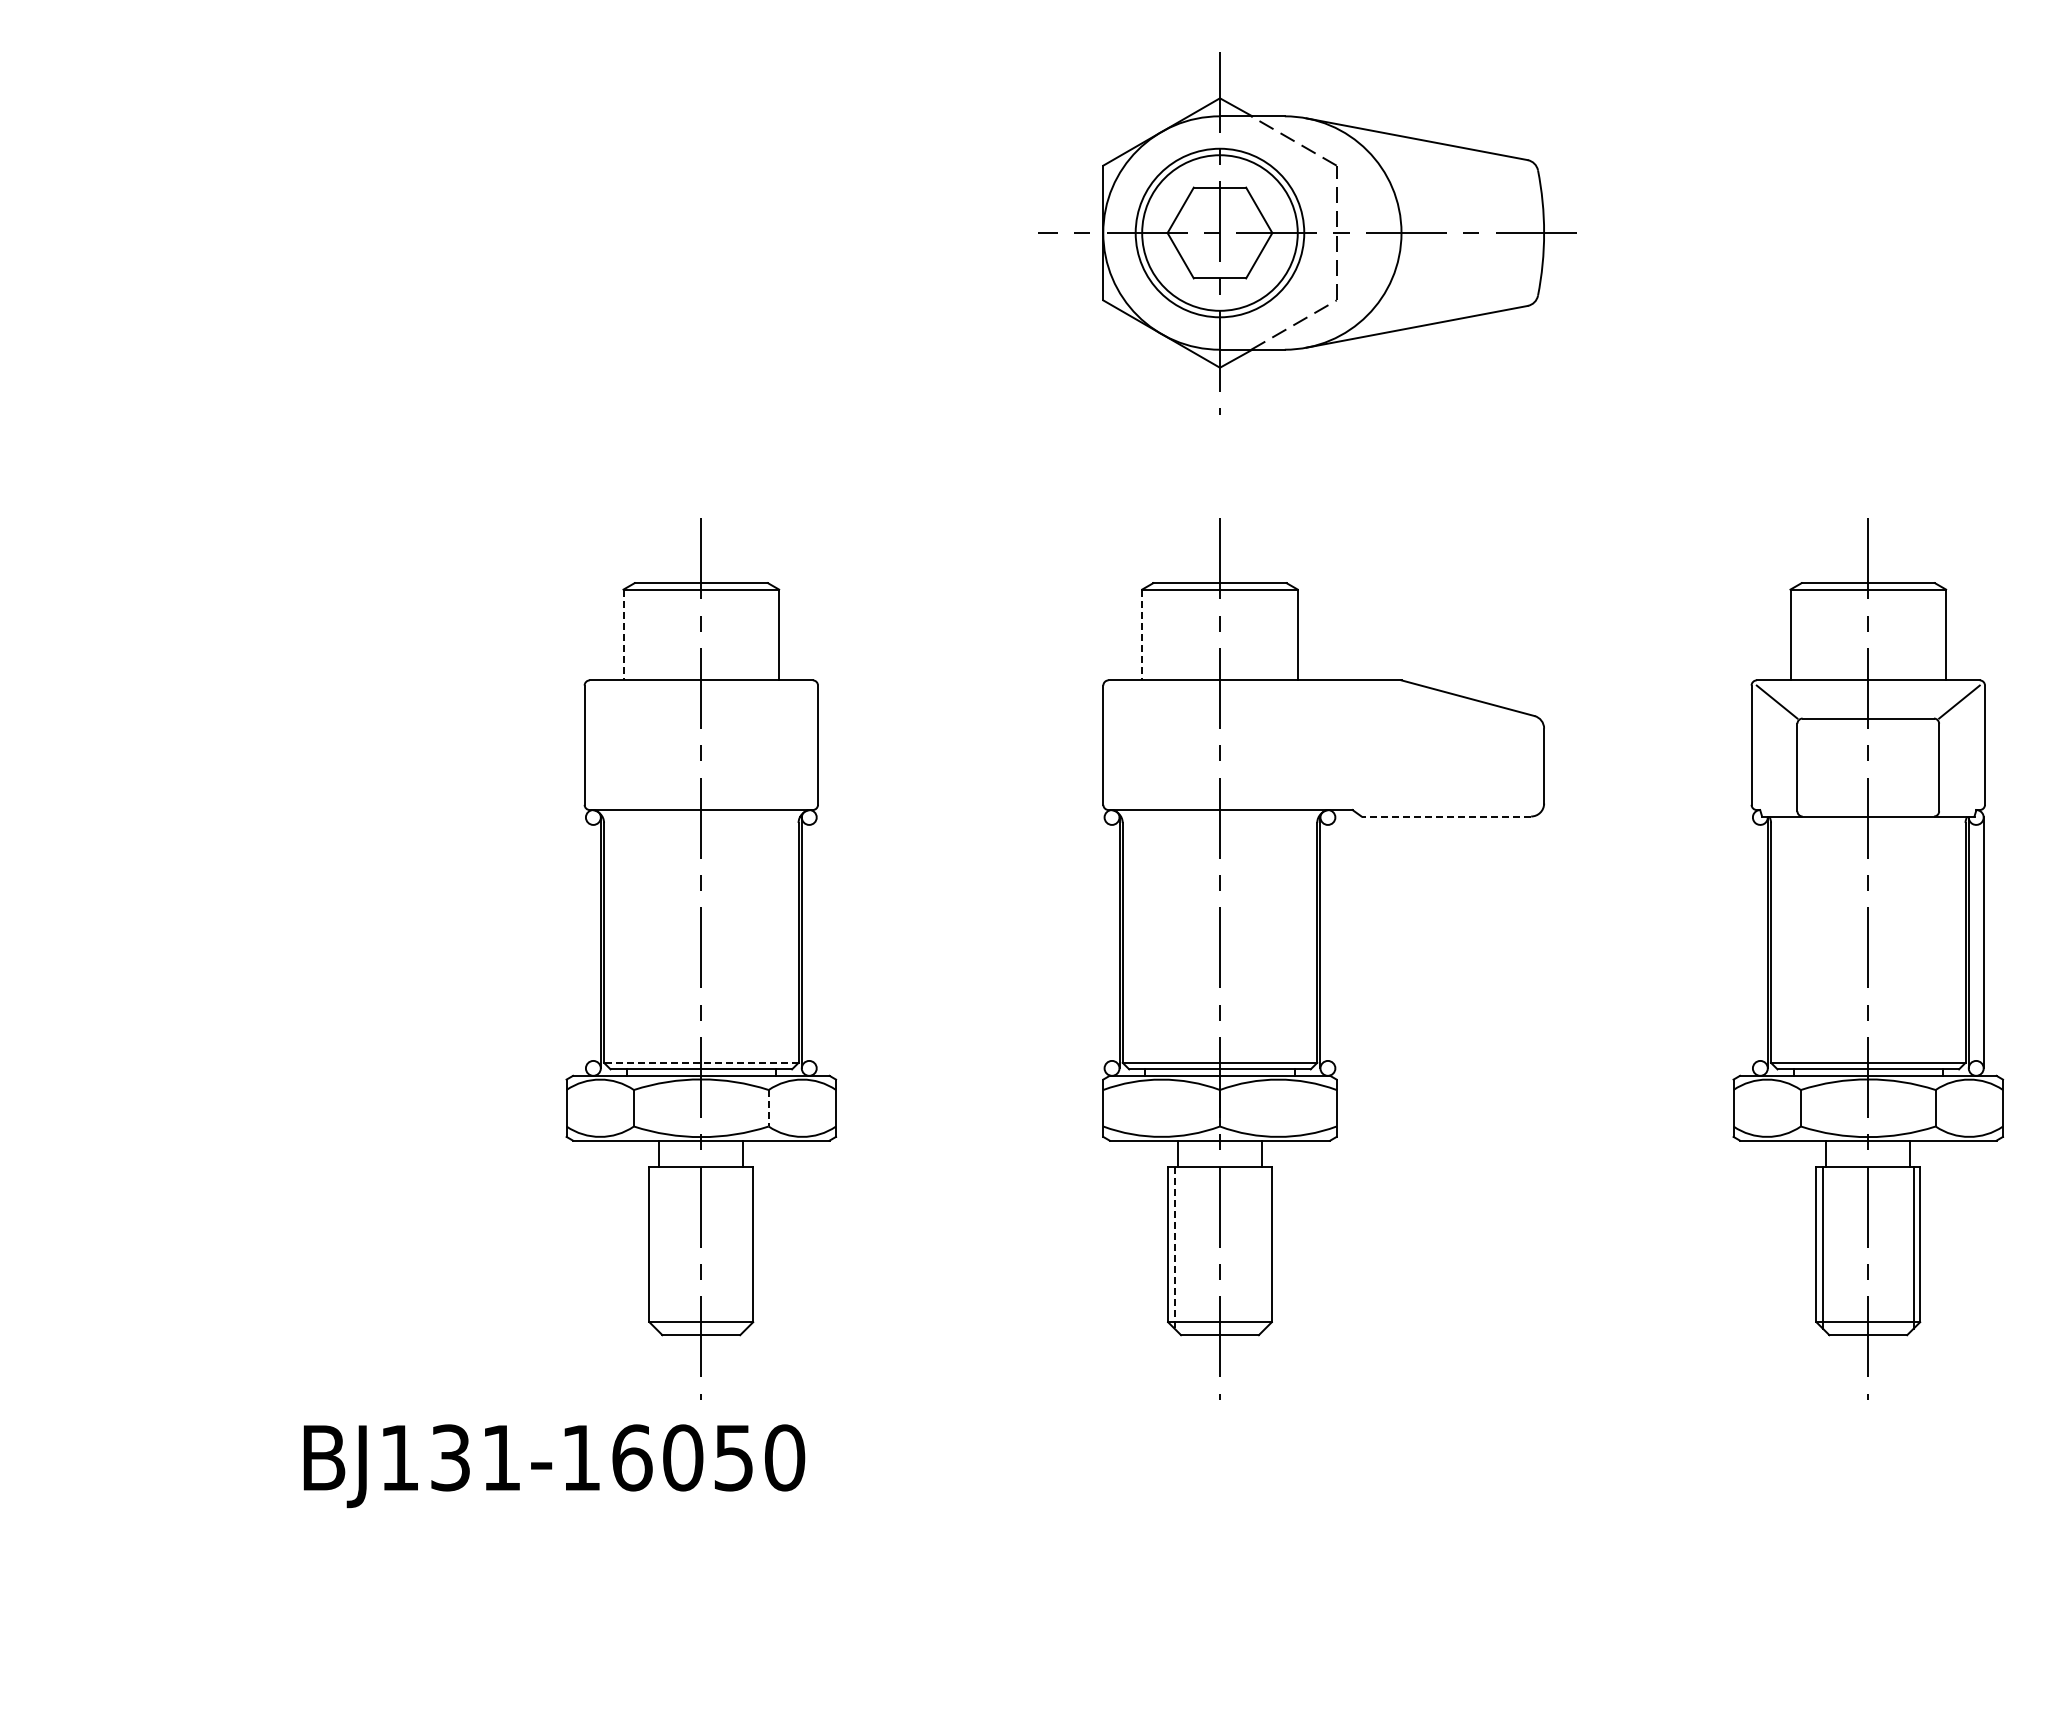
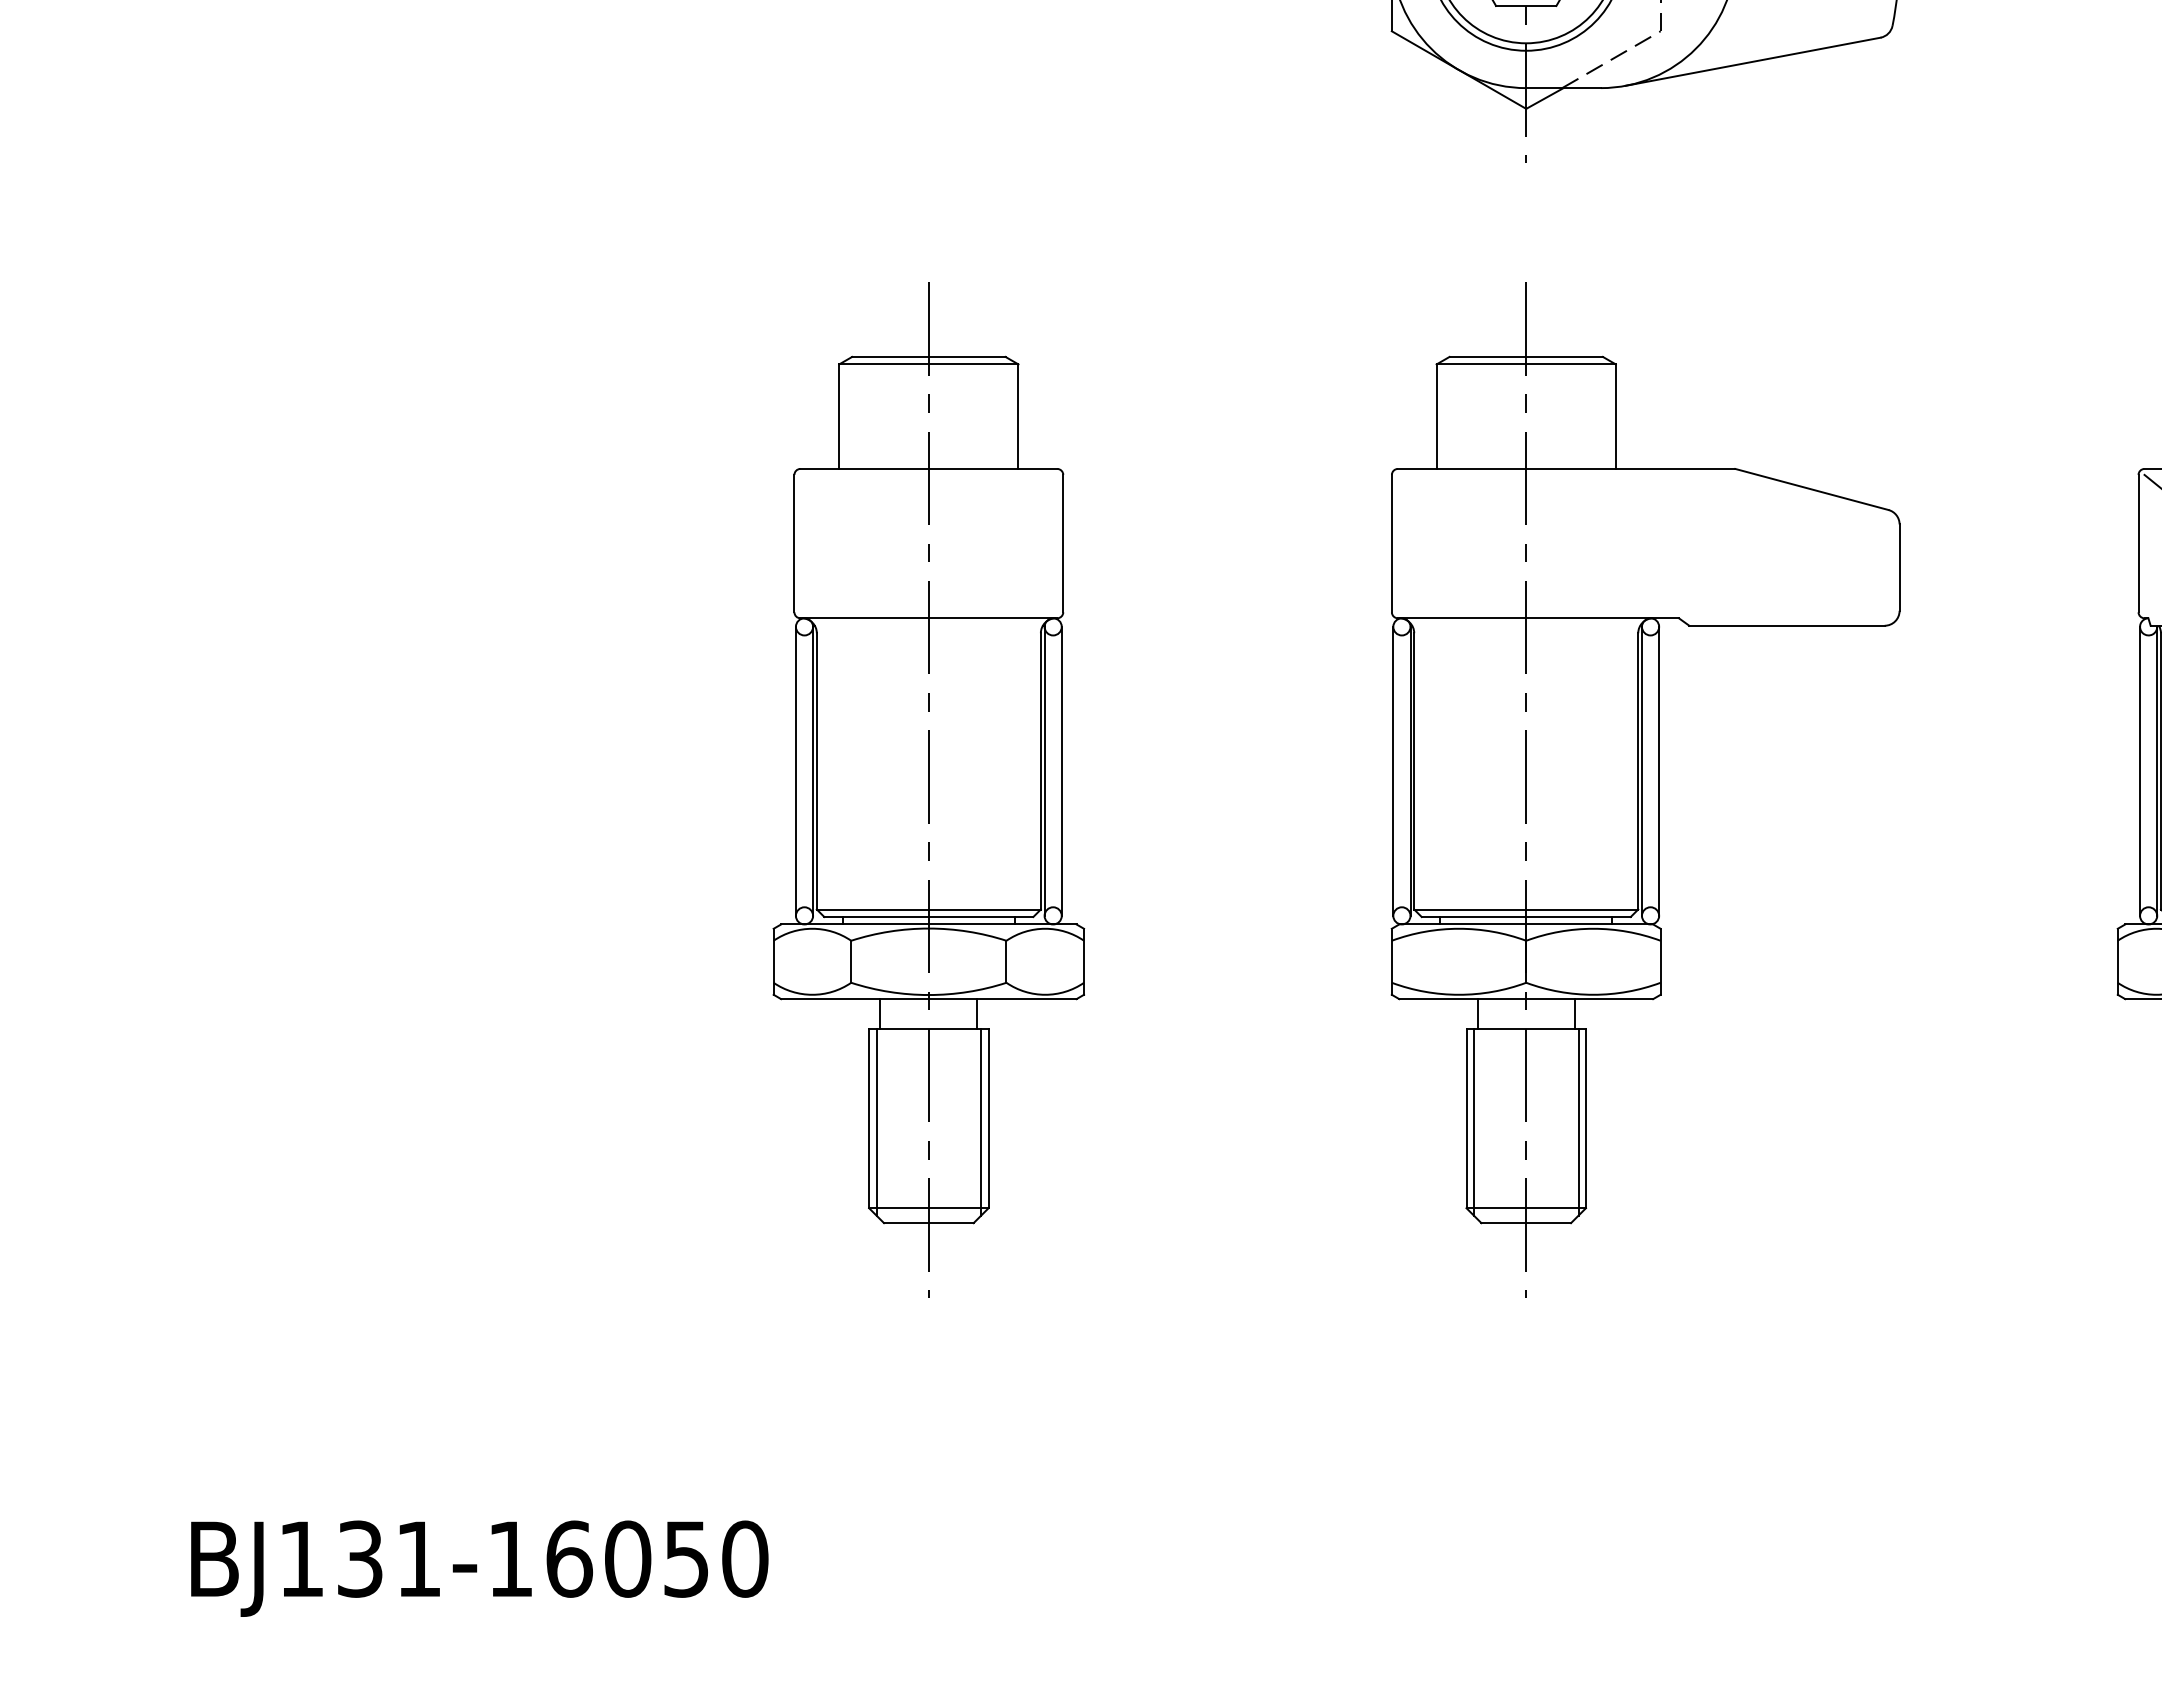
line: (623, 635) -> (839, 417), dashed -> solid
line: (1142, 635) -> (1436, 417), dashed -> solid
line: (1446, 816) -> (1787, 625), dashed -> solid
line: (585, 942) -> (795, 770), added
line: (816, 942) -> (1061, 770), added
line: (1104, 942) -> (1393, 770), added
line: (1335, 942) -> (1659, 770), added
line: (1752, 942) -> (2139, 770), added
line: (700, 1062) -> (927, 909), dashed -> solid
line: (768, 1108) -> (1006, 962), dashed -> solid
line: (655, 1247) -> (876, 1122), added
line: (746, 1247) -> (980, 1122), added
line: (1265, 1247) -> (1578, 1122), added
line: (1174, 1248) -> (1473, 1123), dashed -> solid
text: (554, 1466) -> (479, 1569), moved

